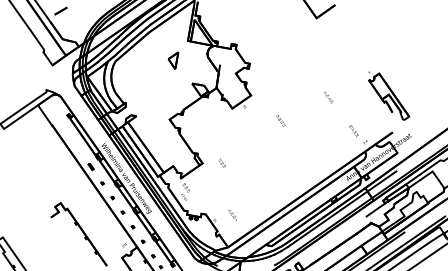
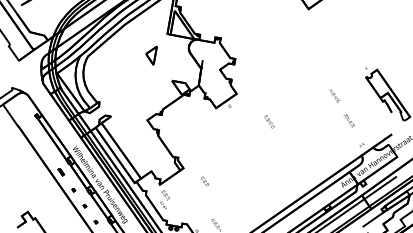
text: (328, 97) -> (334, 96), moved
text: (353, 131) -> (349, 121), moved
text: (221, 162) -> (204, 180), moved

